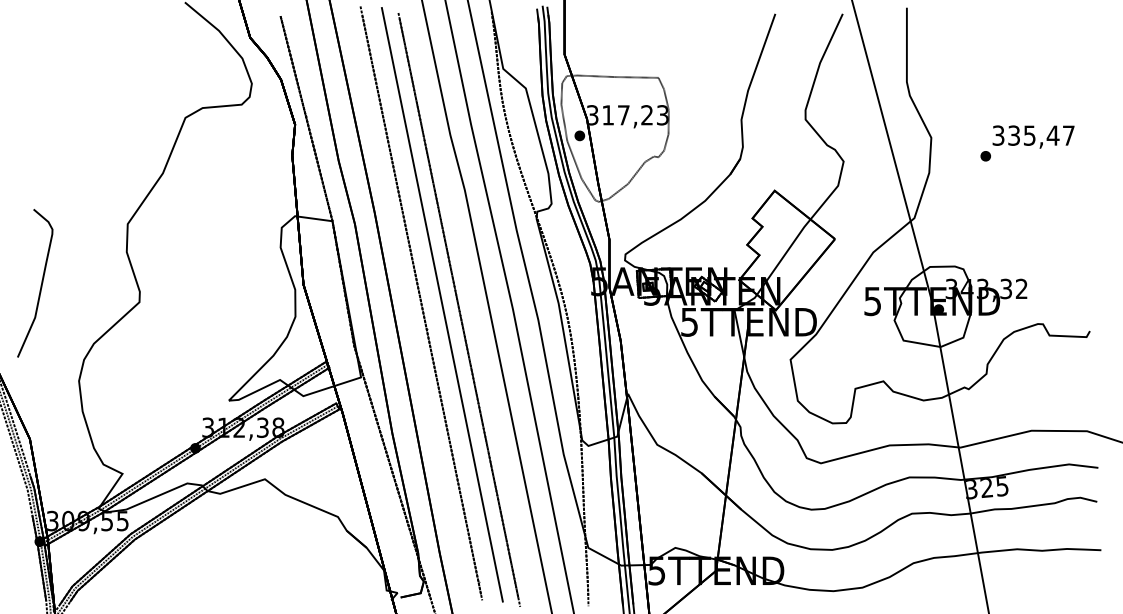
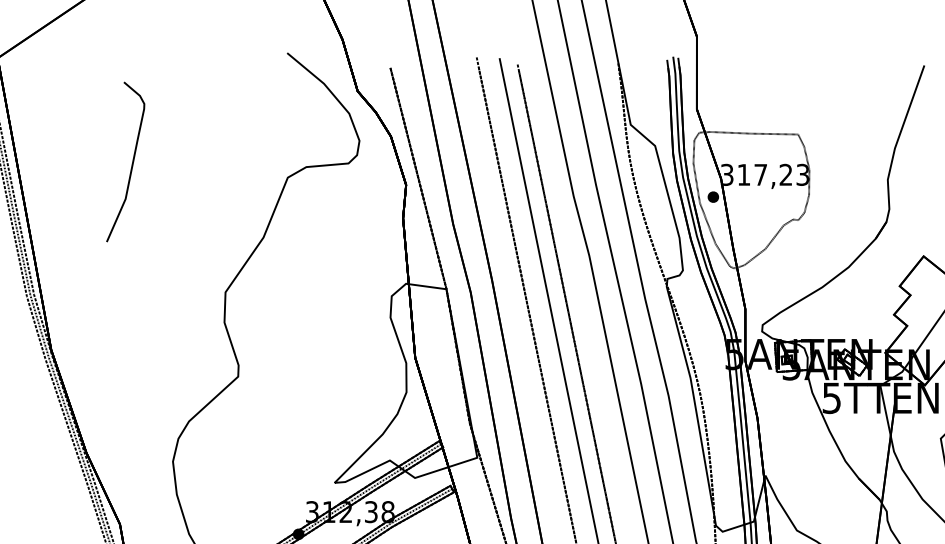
curve: (40, 285) -> (131, 164), moved

